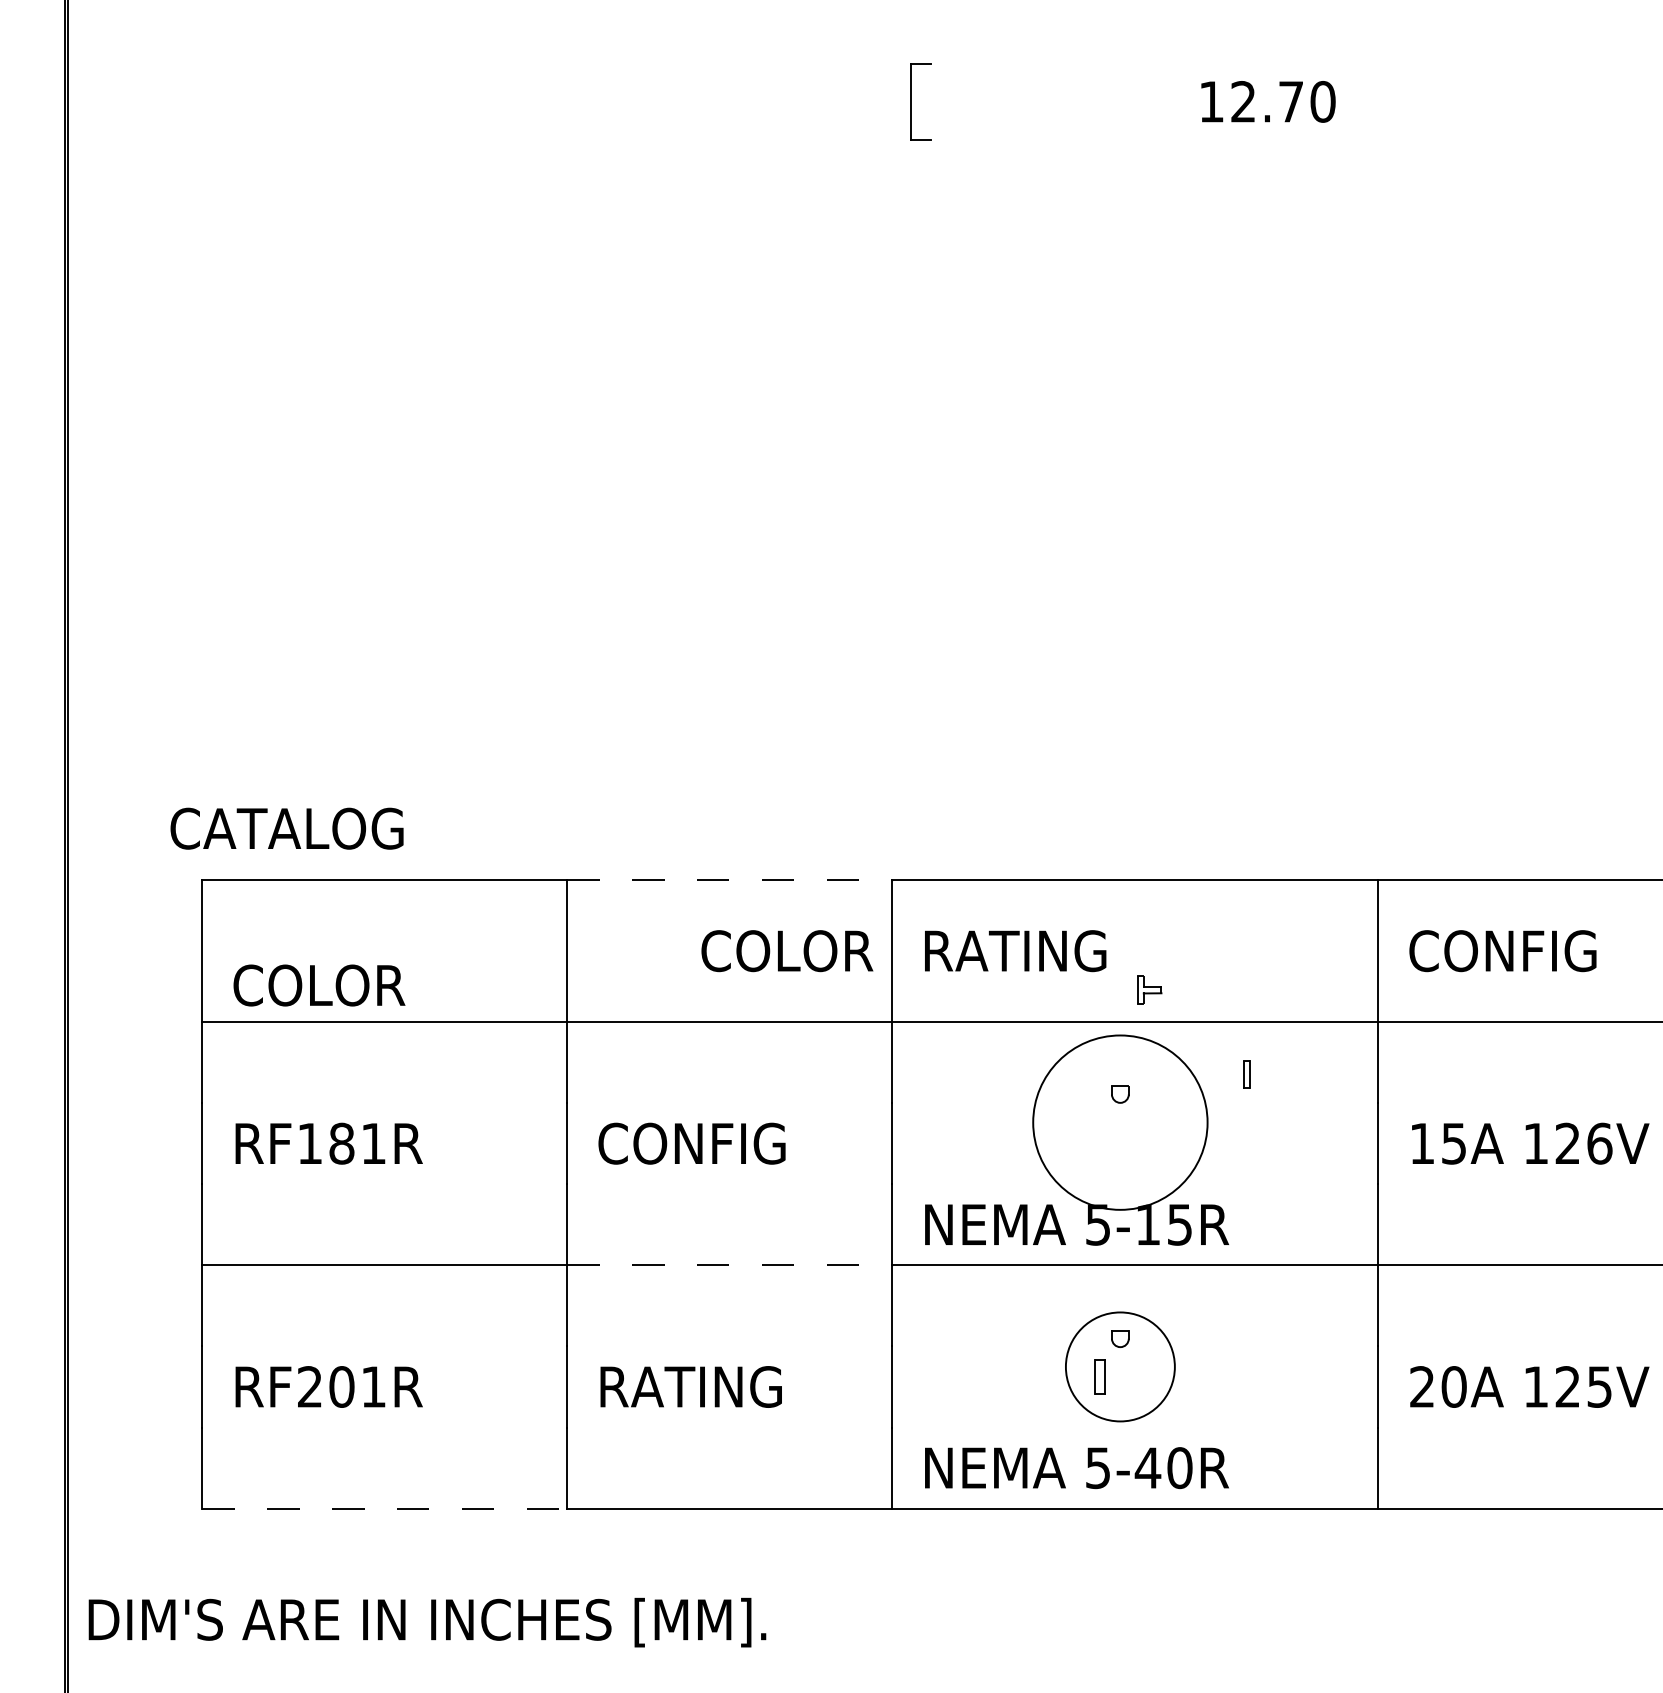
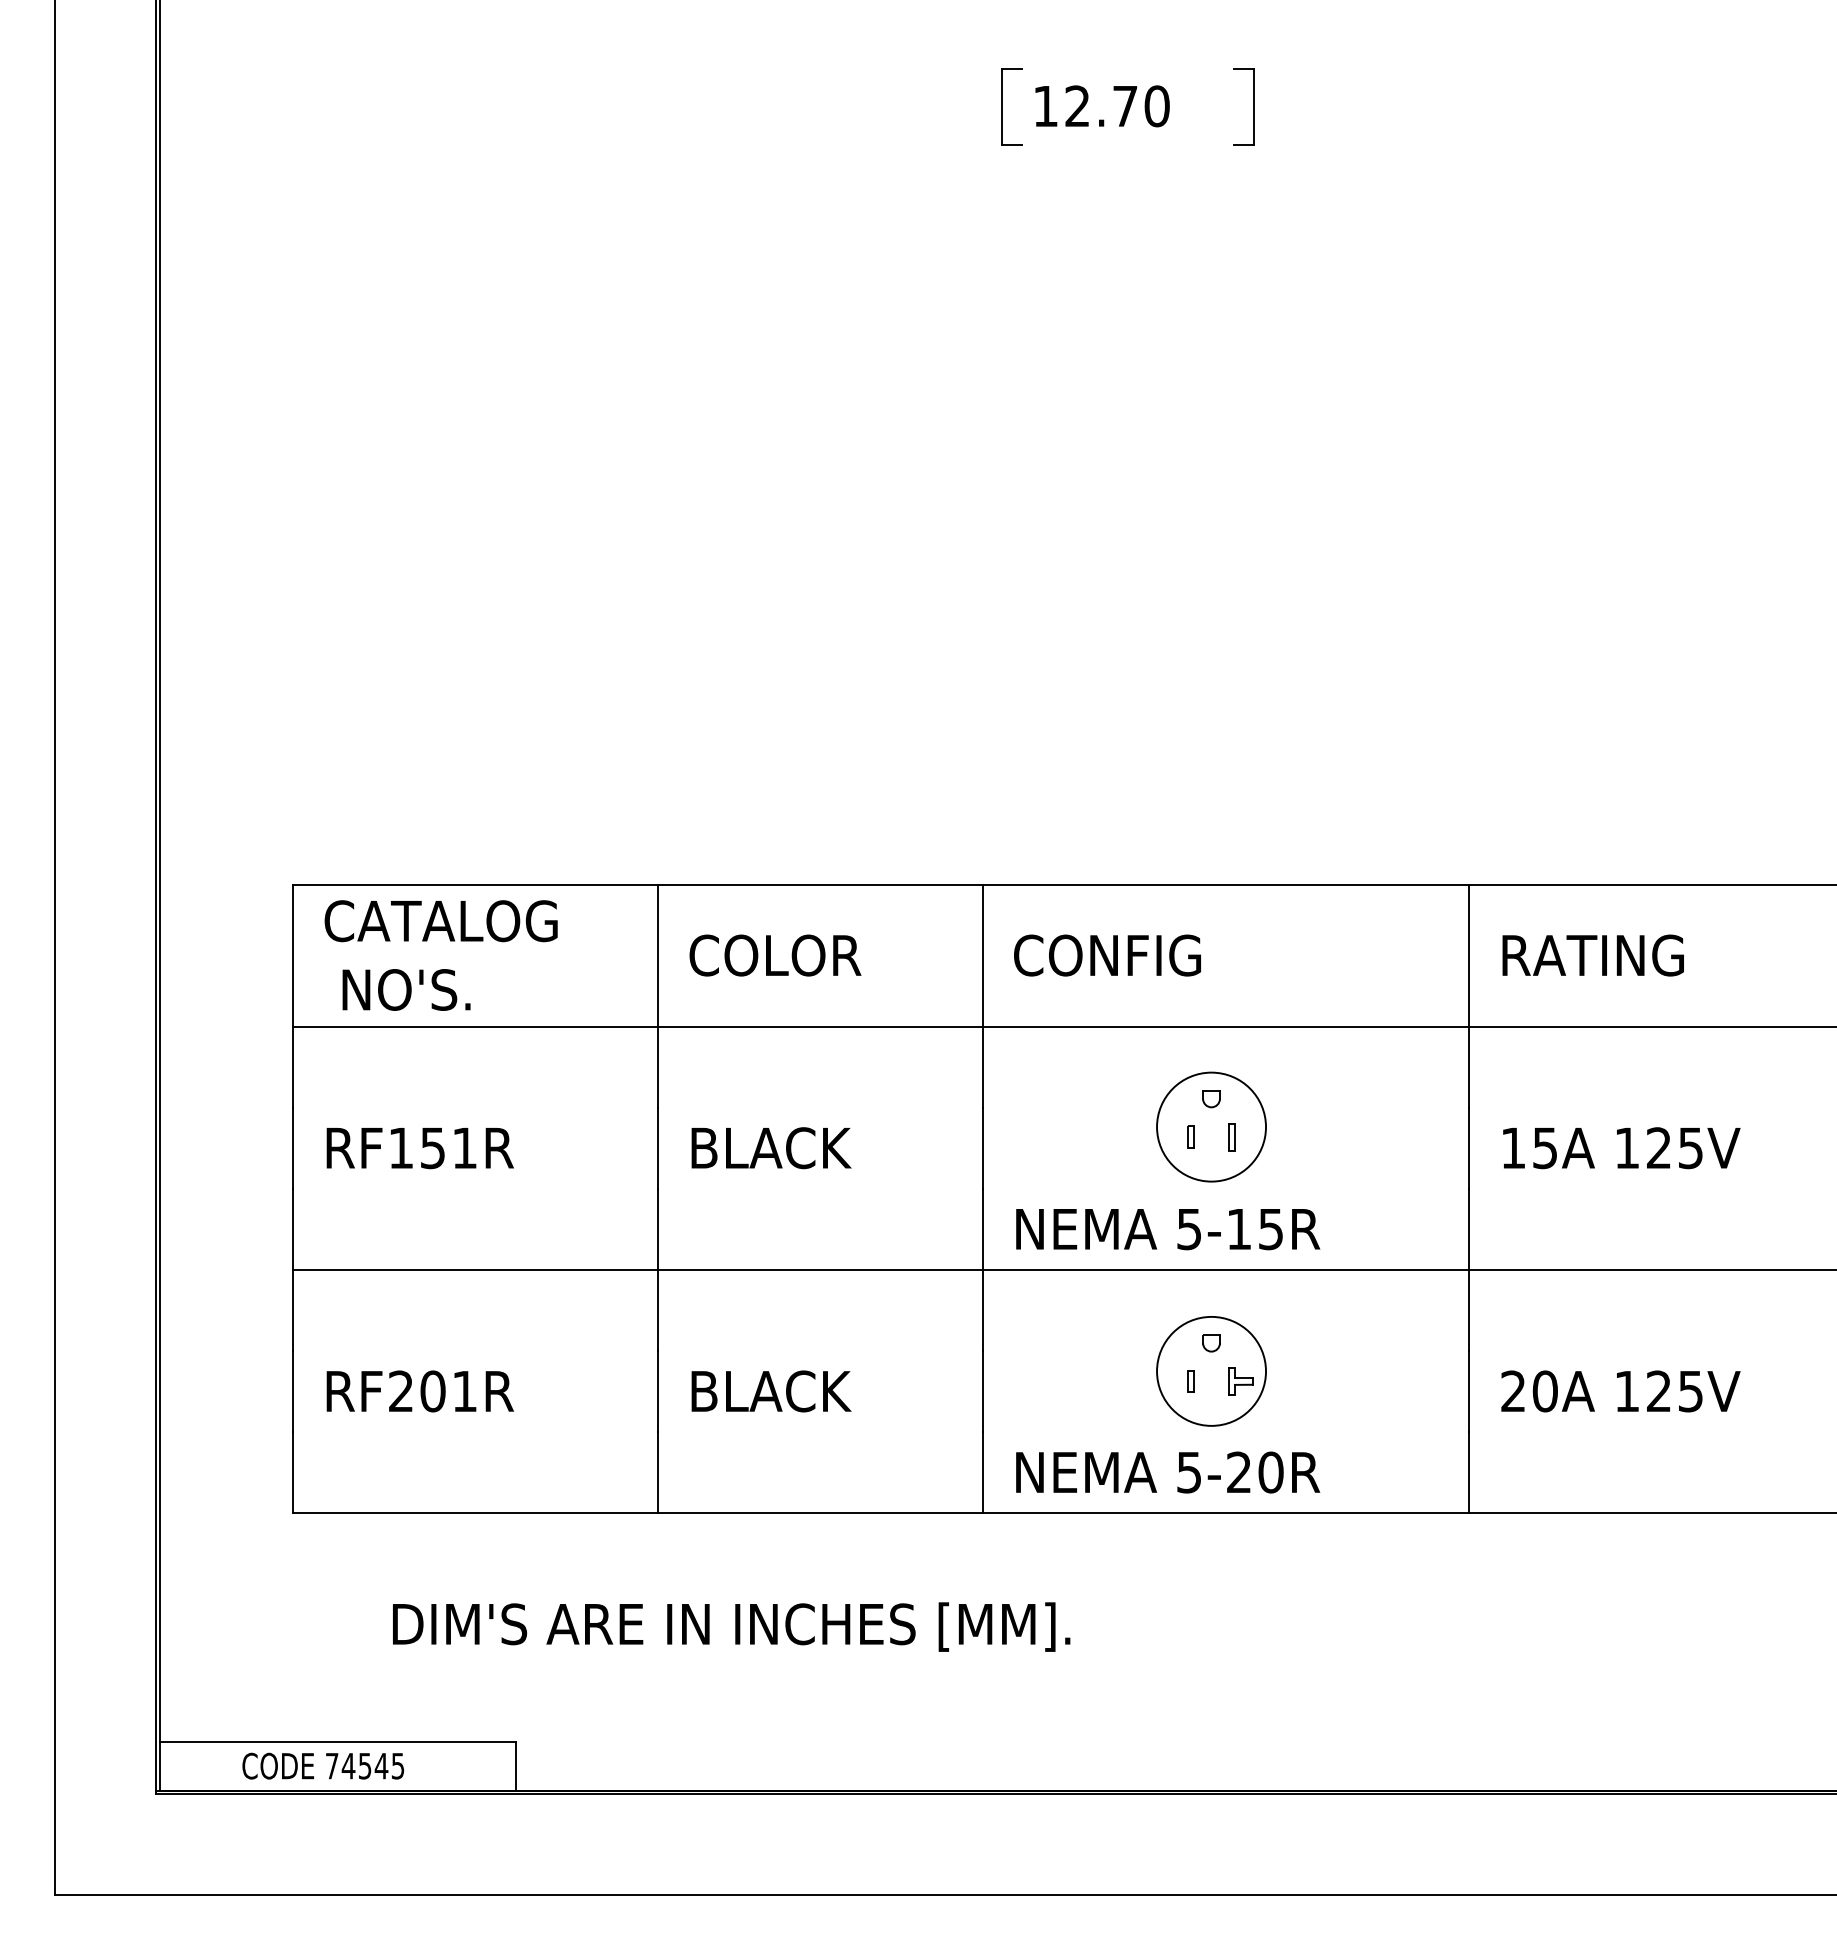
part: (1162, 102) -> (1253, 106), added
text: (1268, 102) -> (1102, 106), moved
text: (286, 829) -> (440, 921), moved
line: (730, 880) -> (821, 884), dashed -> solid
text: (787, 951) -> (775, 955), moved
text: (1016, 951) -> (1107, 955), RATING -> CONFIG
text: (1502, 951) -> (1593, 955), CONFIG -> RATING
text: (319, 985) -> (410, 989), COLOR -> NO'S.
part: (1149, 990) -> (1240, 1381), moved
part: (1246, 1075) -> (1231, 1137), moved
circle: (1120, 1122) -> (1211, 1126), size x0.62
part: (1099, 1132) -> (1190, 1136), added
text: (341, 1144) -> (432, 1148), RF181R -> RF151R
text: (691, 1144) -> (782, 1148), CONFIG -> BLACK
text: (1599, 1144) -> (1690, 1148), 126V -> 125V
line: (730, 1265) -> (821, 1269), dashed -> solid
part: (1099, 1377) -> (1190, 1381), size x0.62
text: (693, 1387) -> (784, 1391), RATING -> BLACK
text: (1147, 1467) -> (1238, 1471), 5-40R -> 5-20R
line: (385, 1509) -> (476, 1513), dashed -> solid
text: (427, 1622) -> (731, 1626), moved

